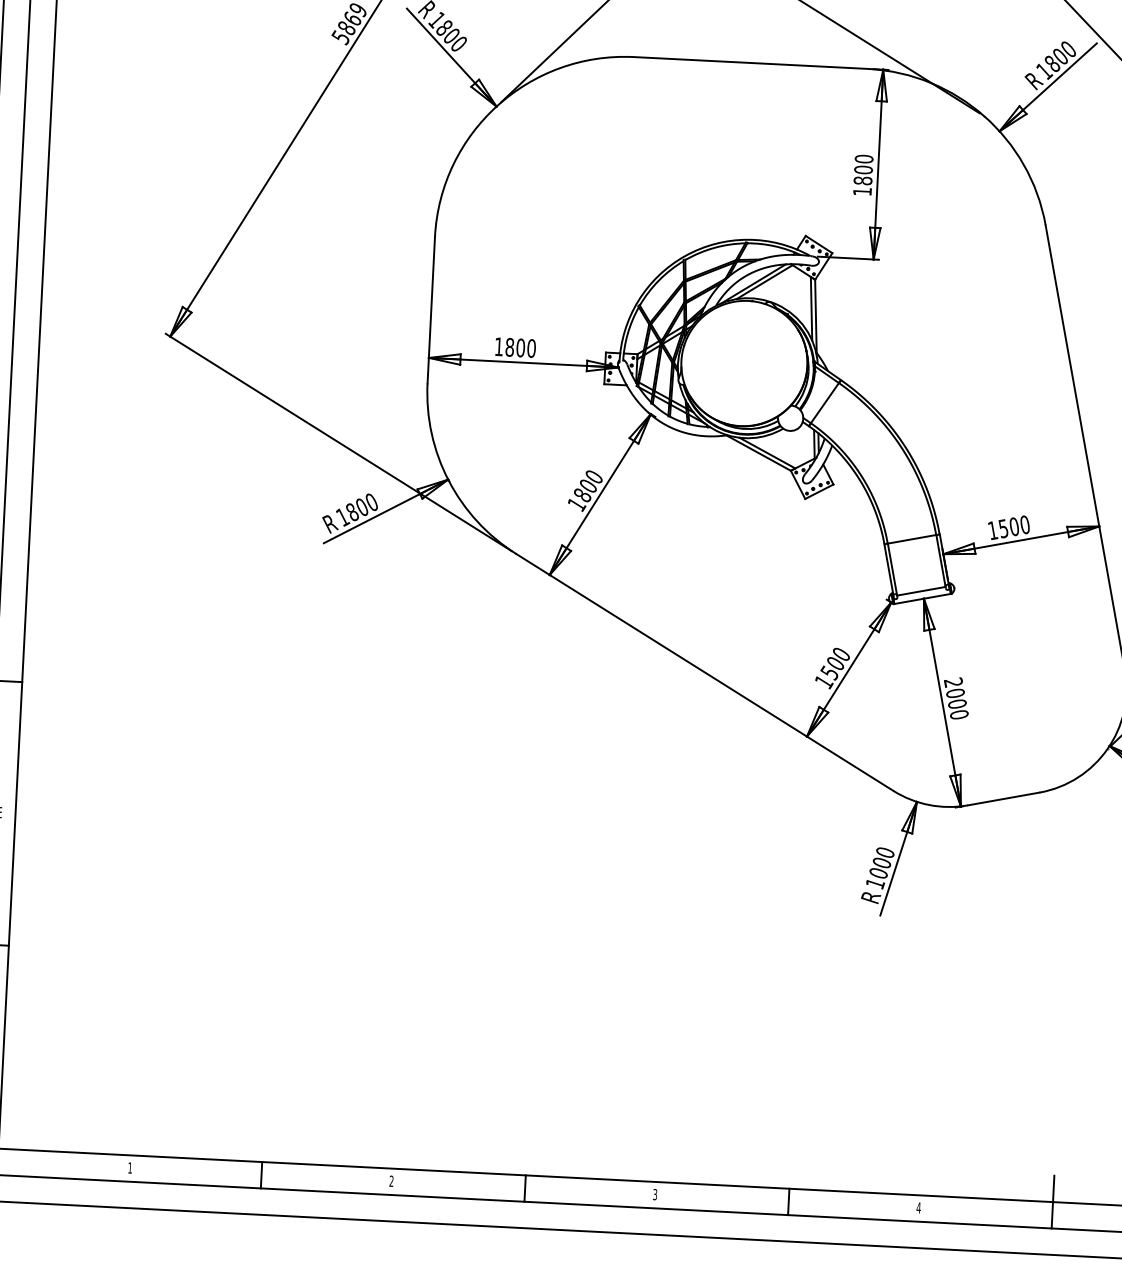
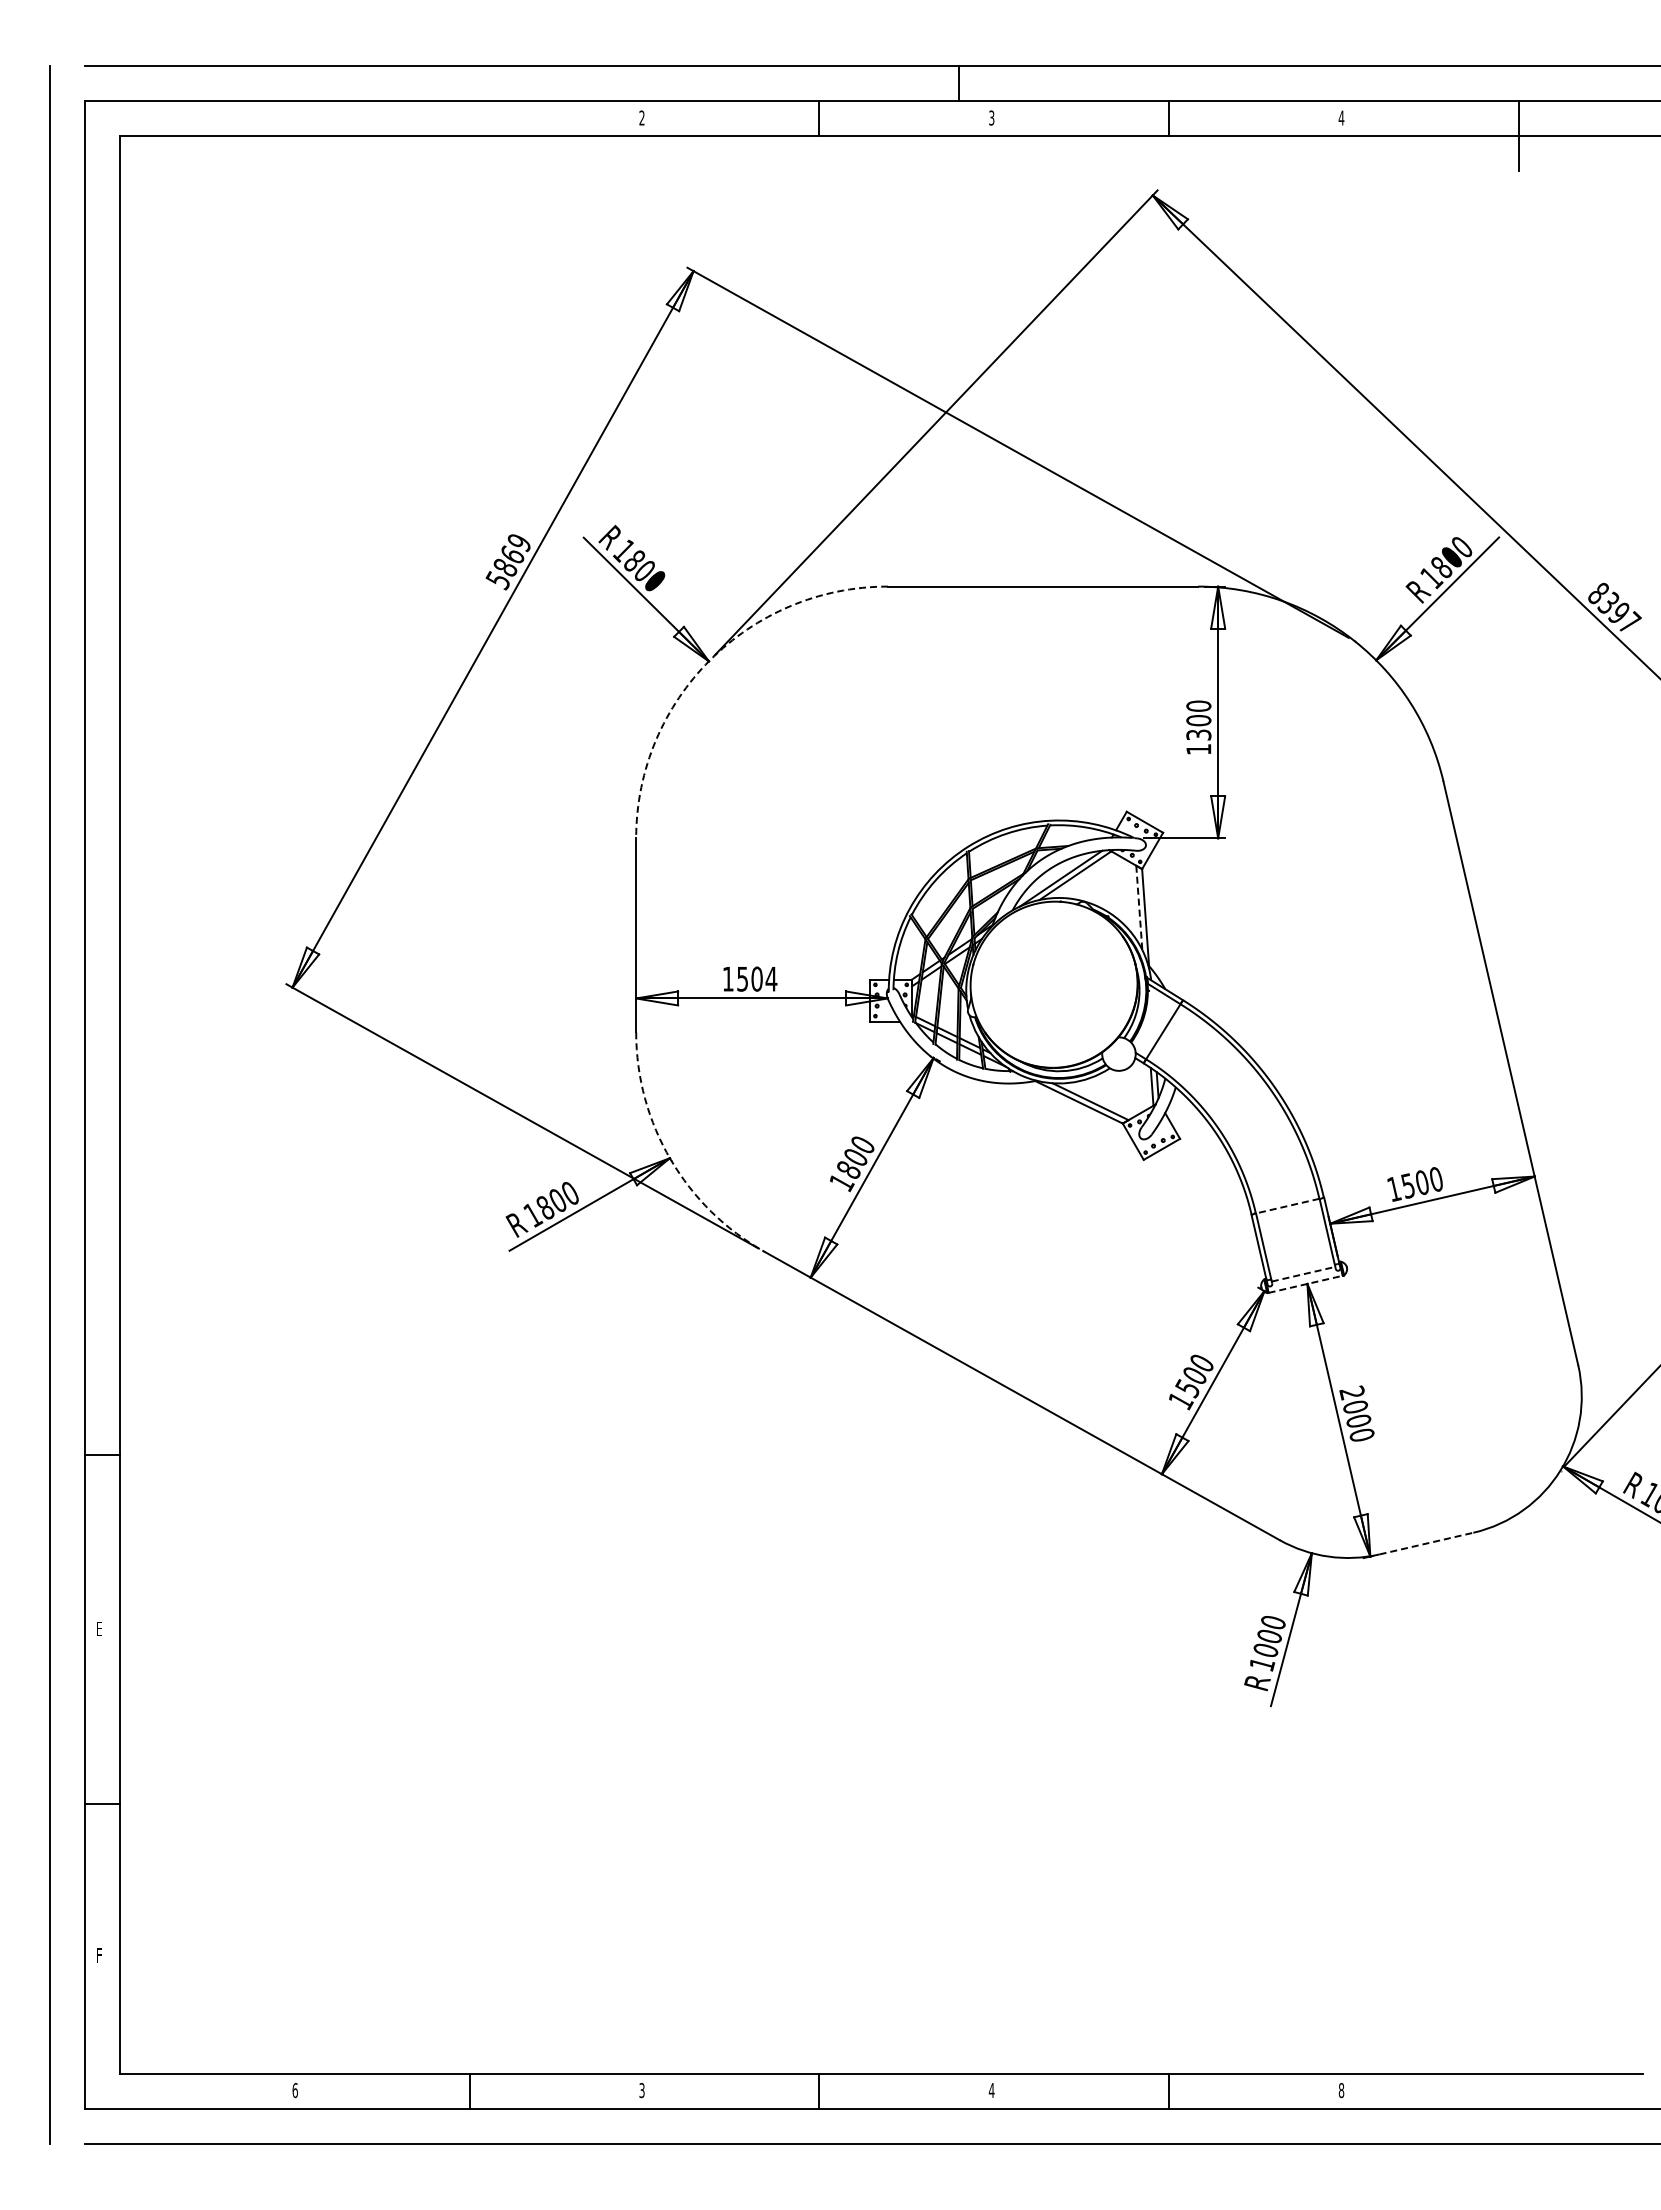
arc: (497, 105) -> (709, 660), solid -> dashed
text: (862, 180) -> (1198, 734), 1800 -> 1300
line: (811, 309) -> (1139, 908), solid -> dashed
text: (521, 347) -> (757, 978), 1800 -> 1504
arc: (448, 480) -> (670, 1159), solid -> dashed
line: (911, 539) -> (1287, 1206), solid -> dashed
line: (921, 591) -> (1303, 1274), solid -> dashed
line: (923, 599) -> (1306, 1284), solid -> dashed
line: (1003, 798) -> (1426, 1543), solid -> dashed
text: (129, 1167) -> (294, 2090), 1 -> 6
text: (391, 1181) -> (641, 2090), 2 -> 3
text: (654, 1194) -> (991, 2090), 3 -> 4
line: (1052, 1201) -> (1518, 2073), removed
text: (918, 1207) -> (1341, 2090), 4 -> 8

